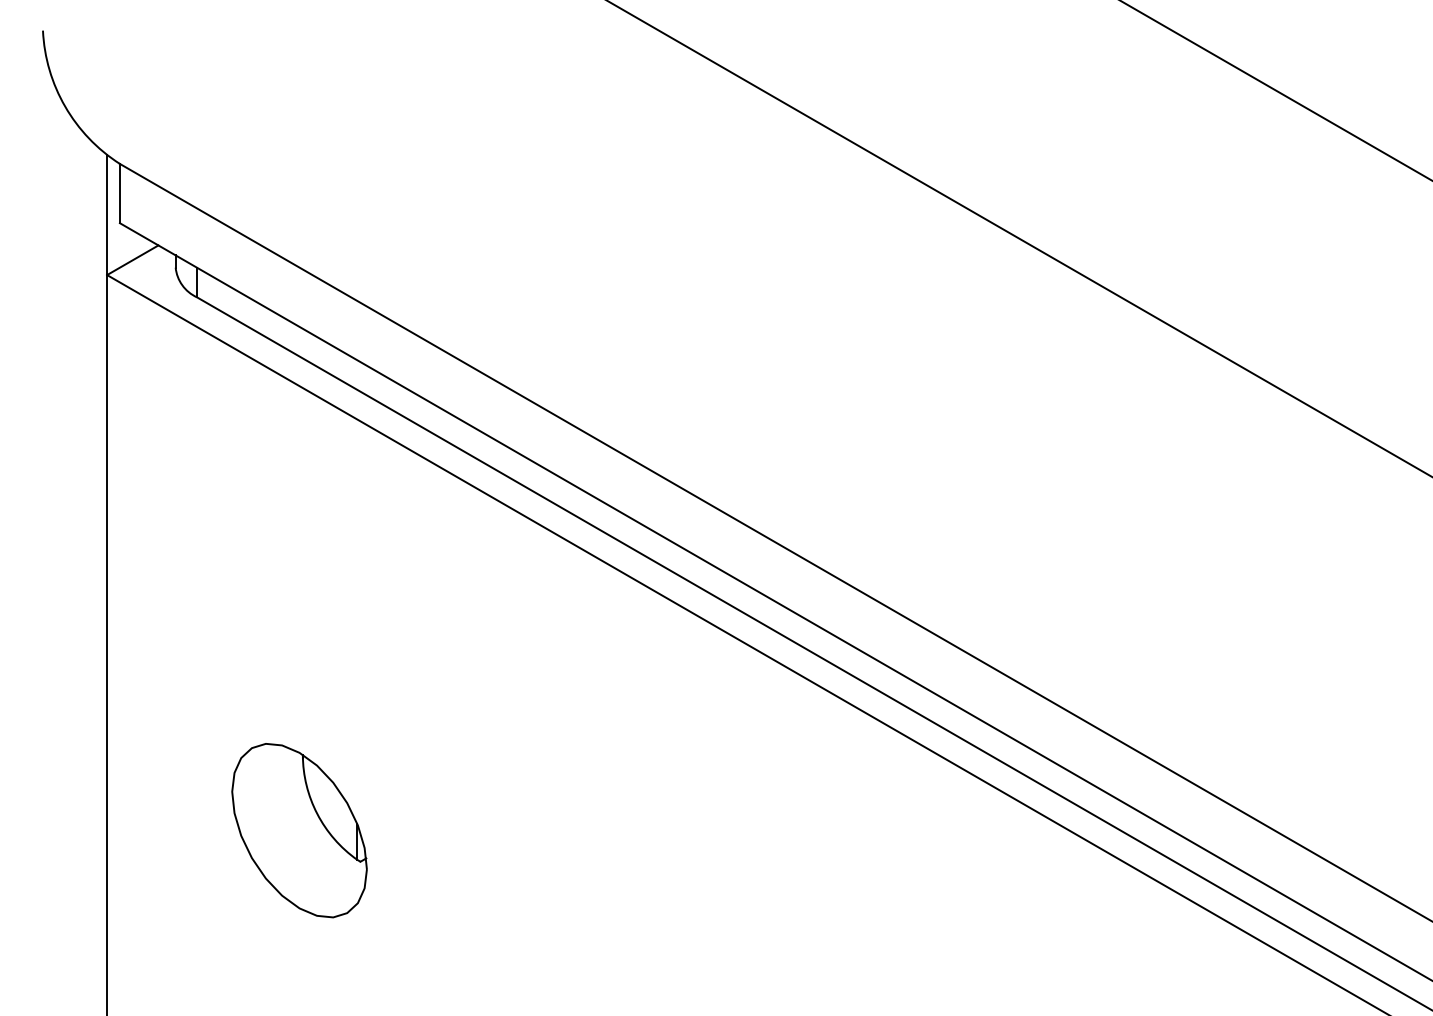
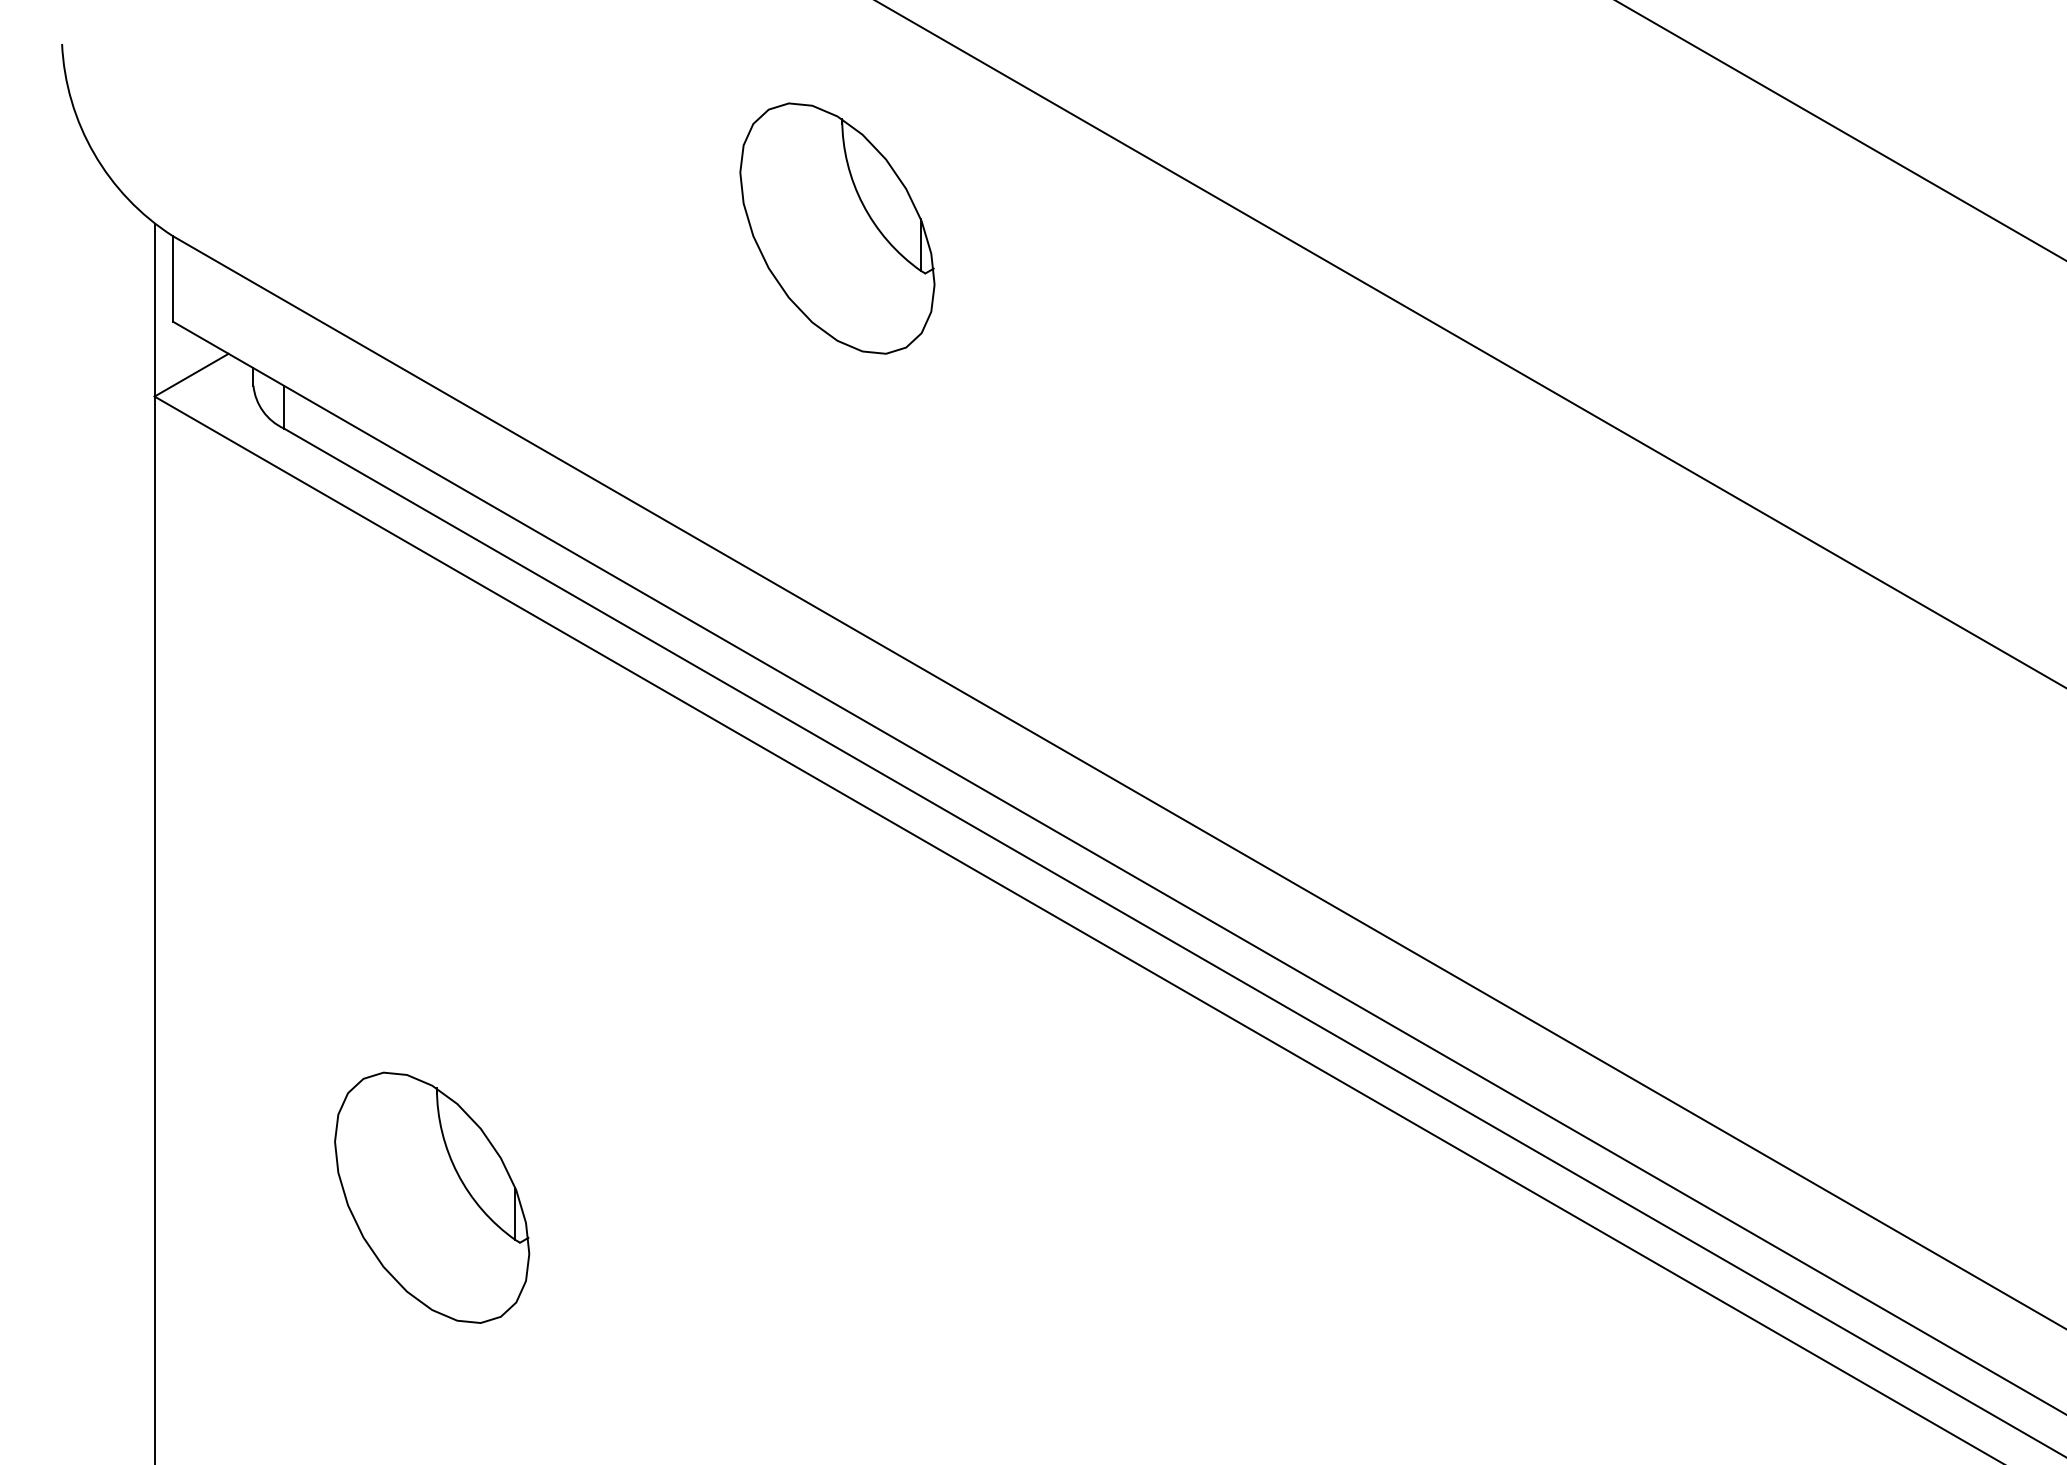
part: (580, 158) -> (837, 228), added

